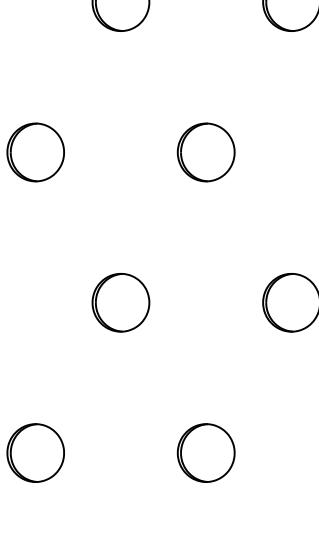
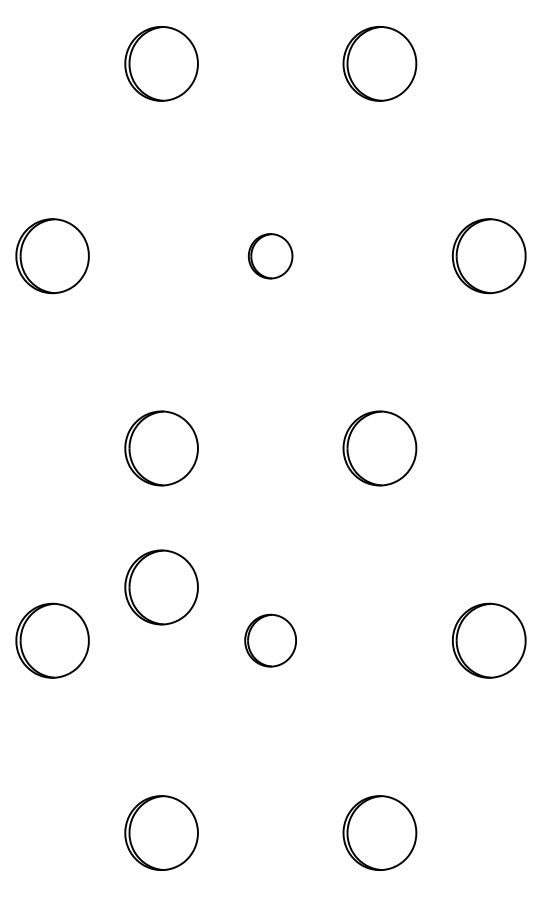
part: (206, 152) -> (270, 256), size x0.6
part: (120, 411) -> (161, 587), added
part: (206, 452) -> (270, 640), size x0.7

